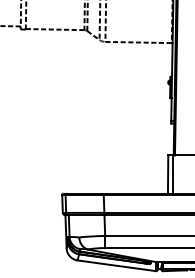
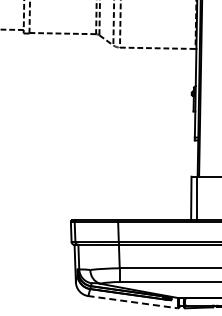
line: (116, 266) -> (132, 302), solid -> dashed

